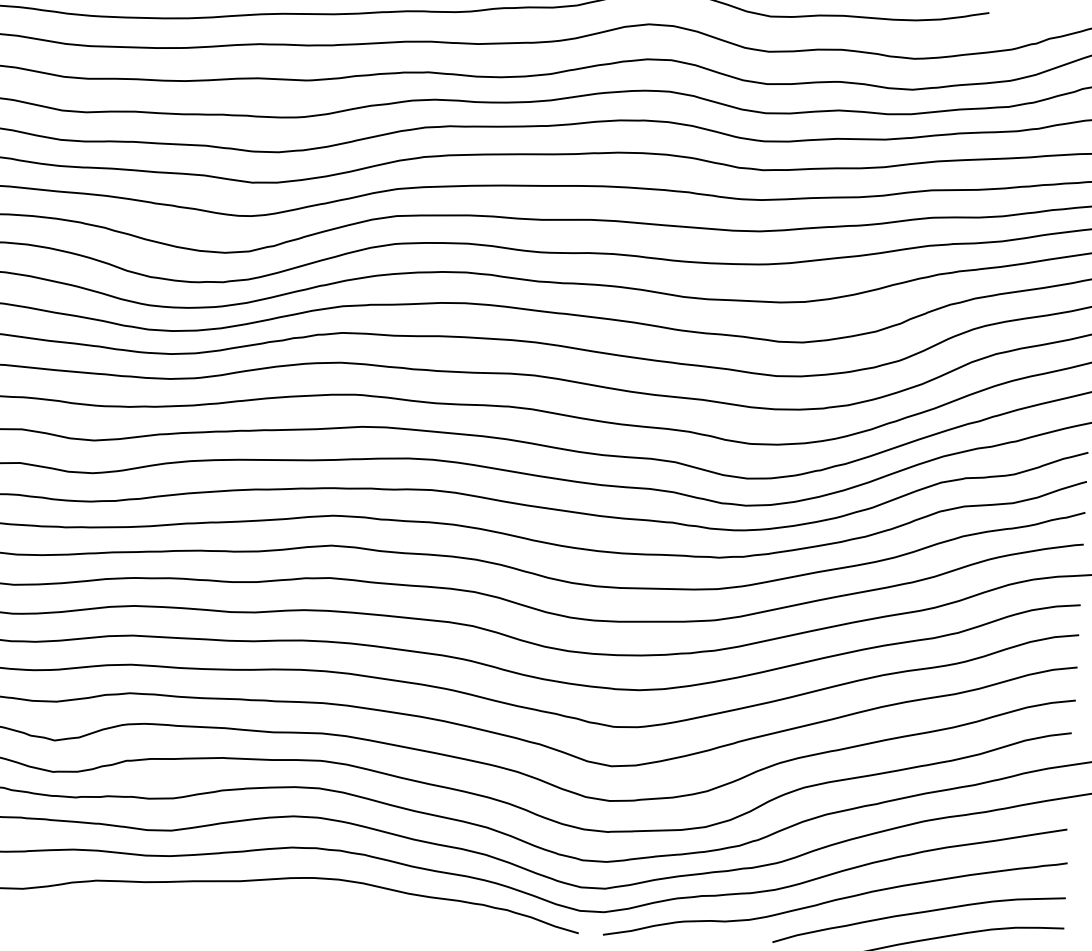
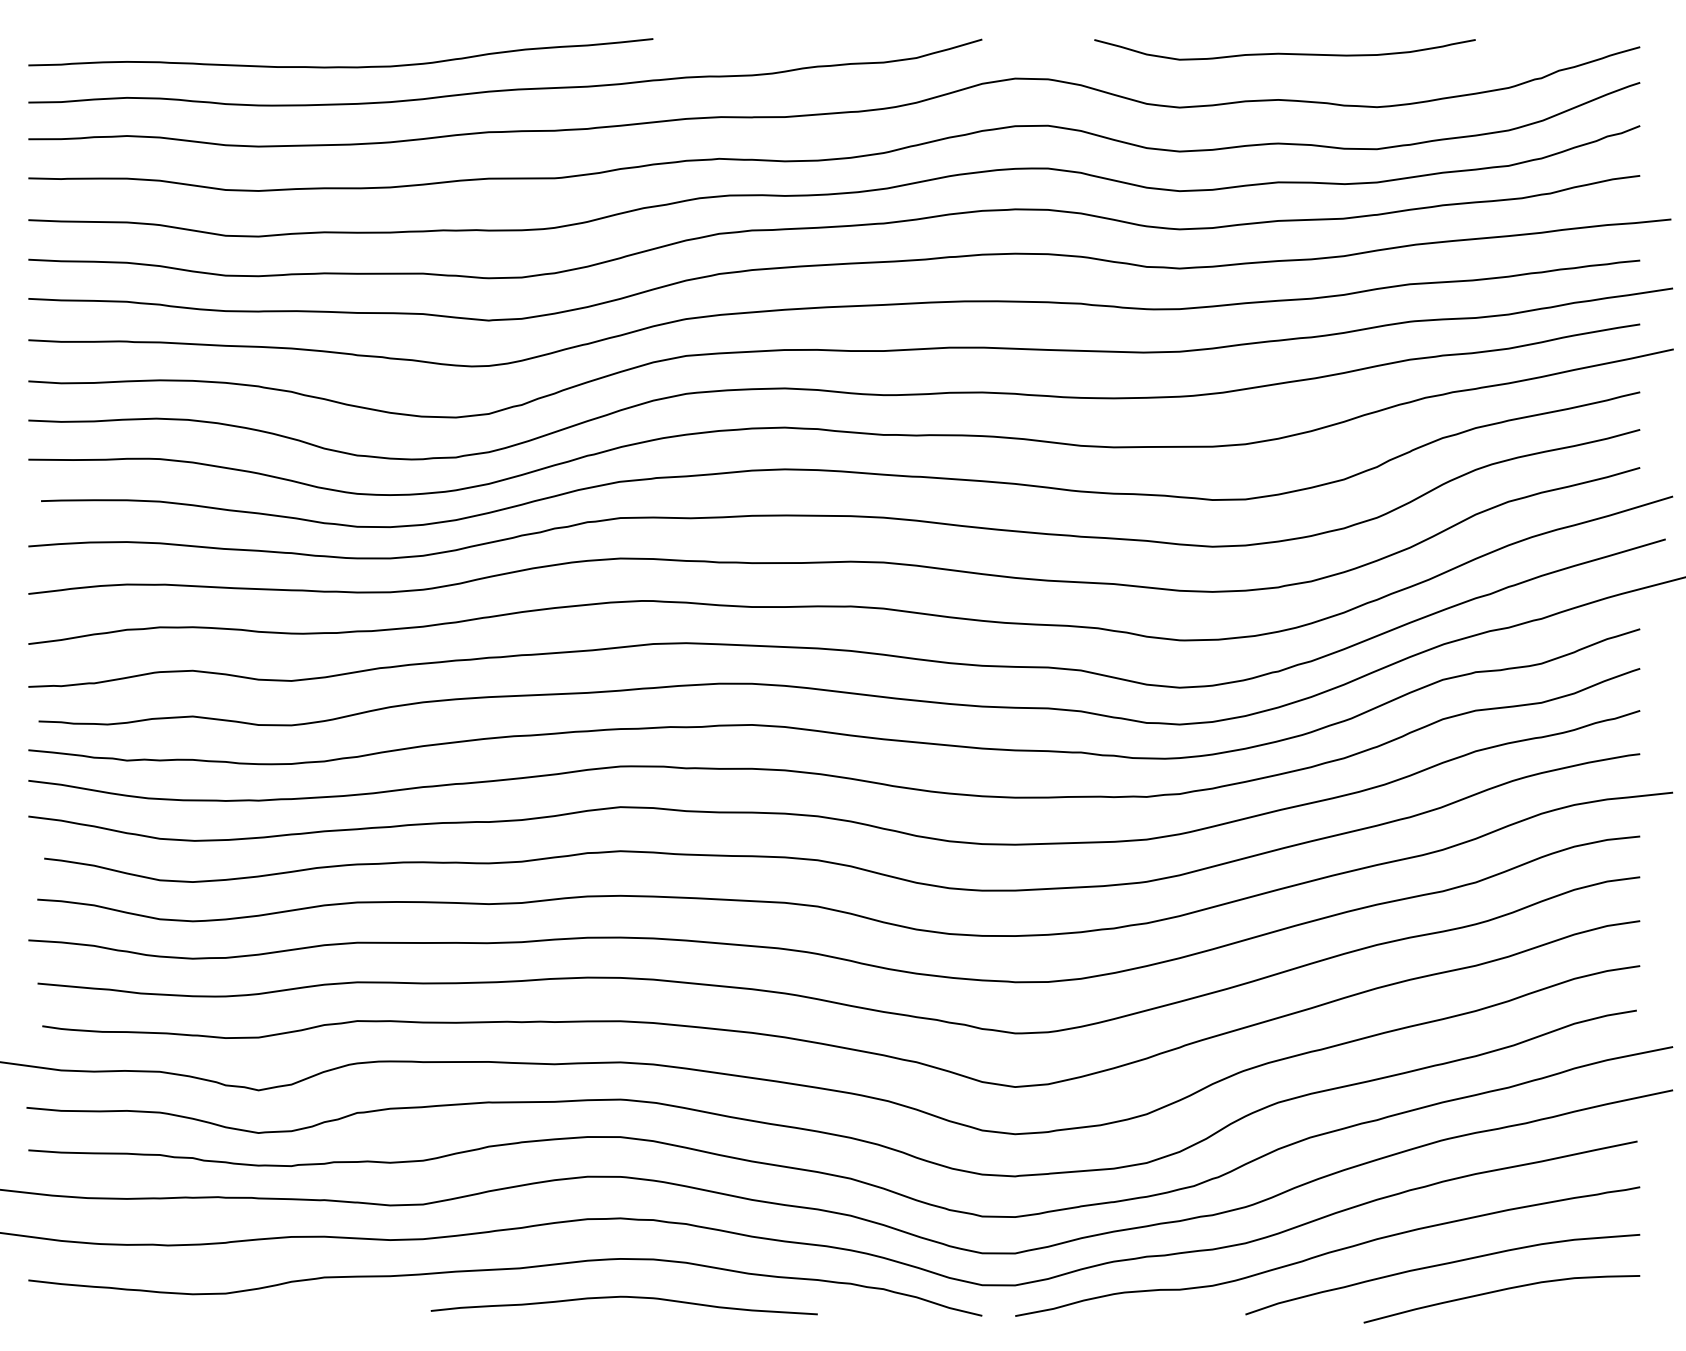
curve: (315, 906) -> (623, 1297), added

